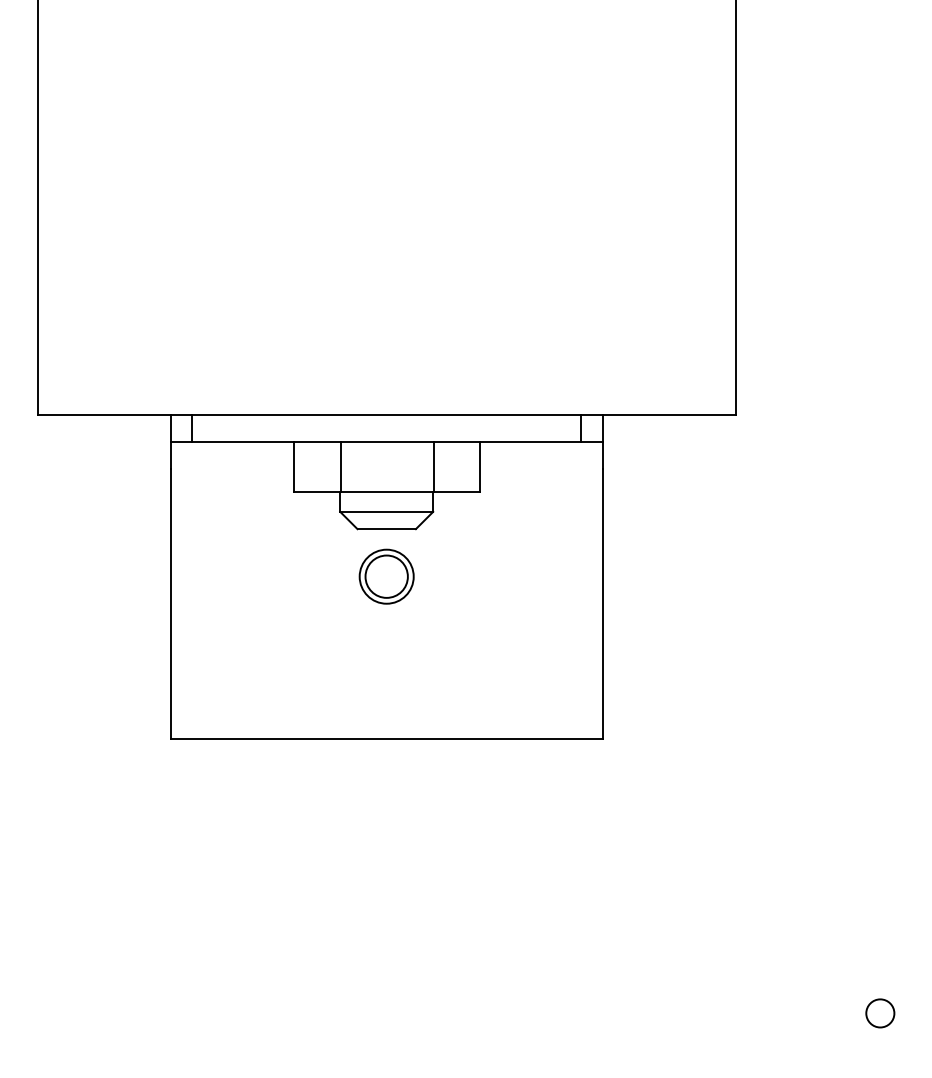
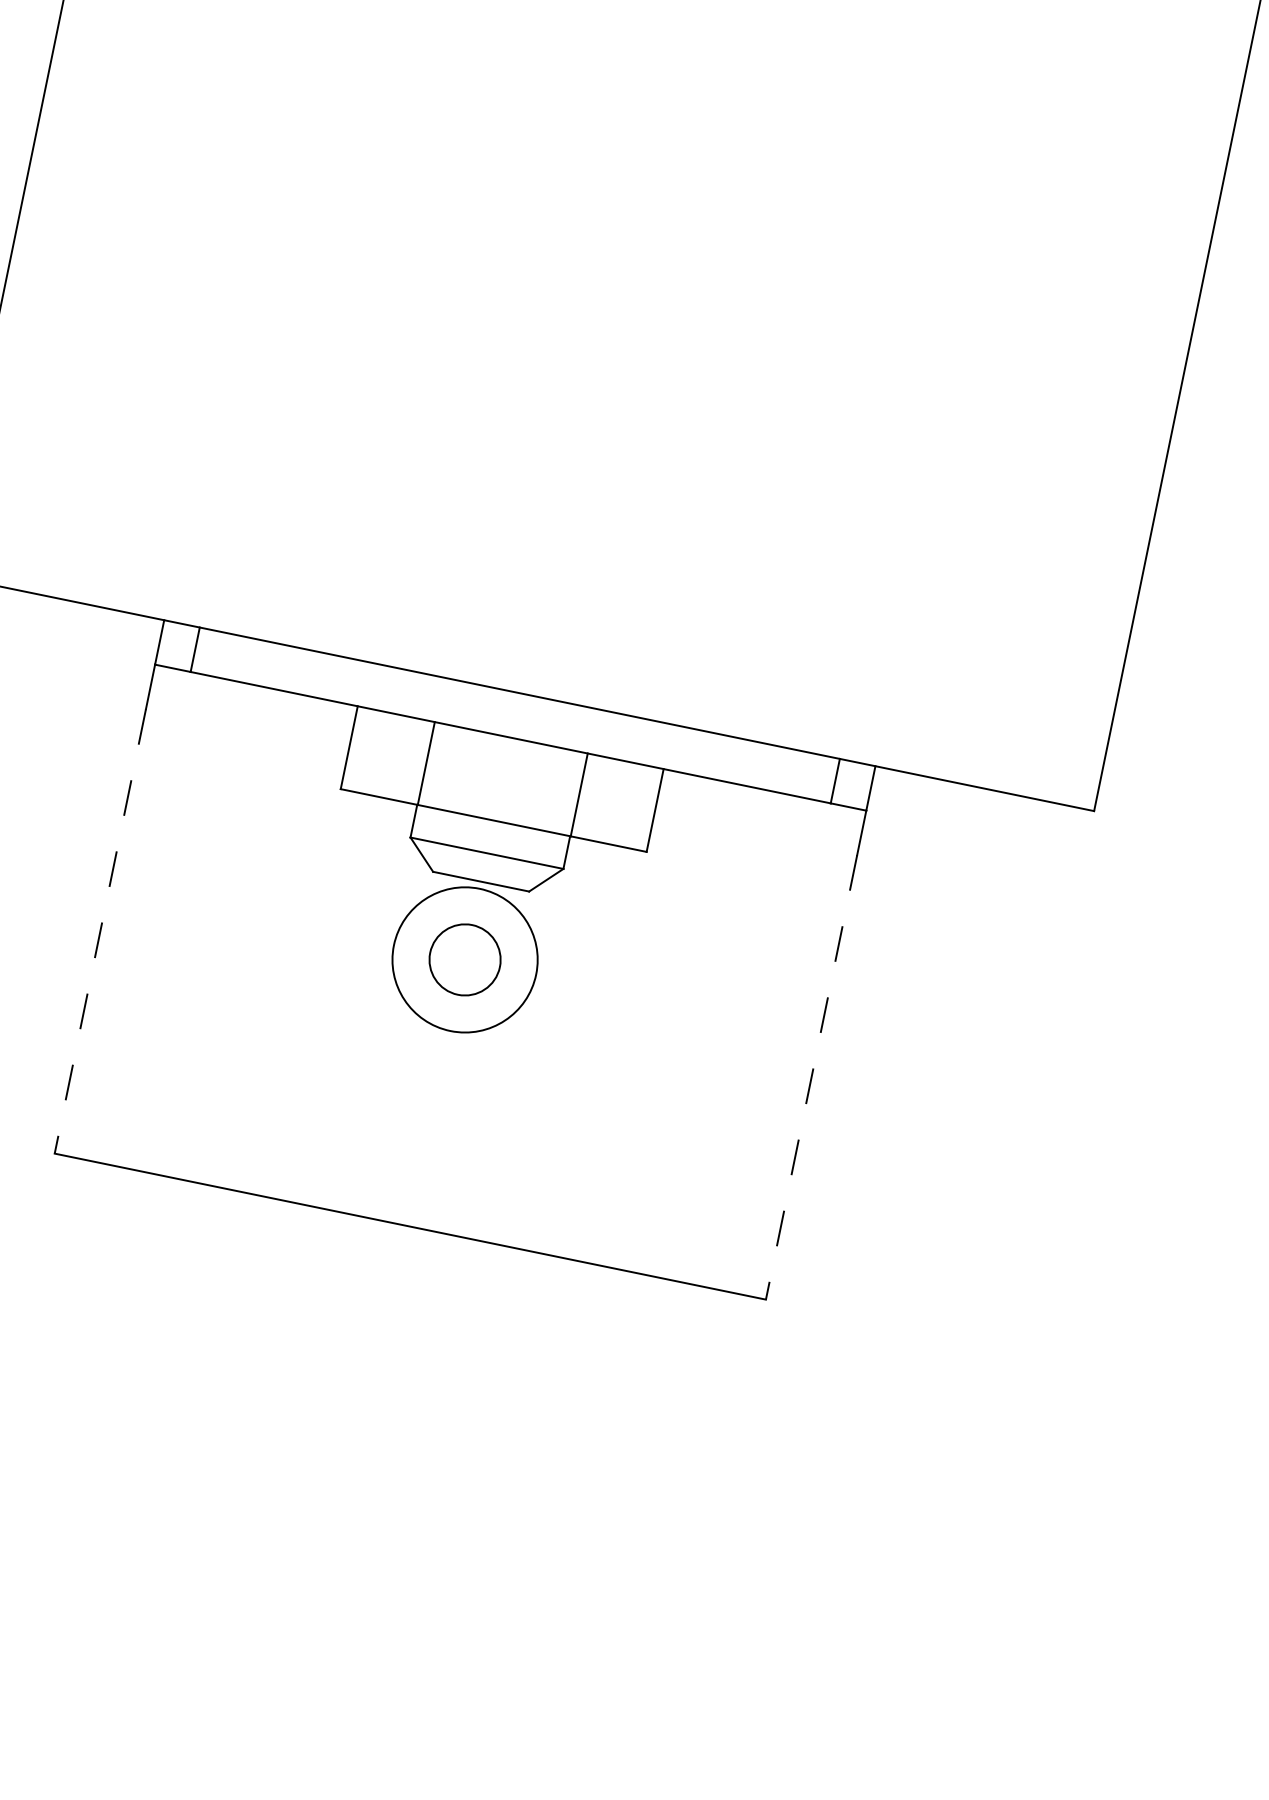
circle: (386, 576) -> (464, 959), size x1.6
line: (170, 604) -> (100, 932), solid -> dashed
line: (602, 604) -> (810, 1078), solid -> dashed

